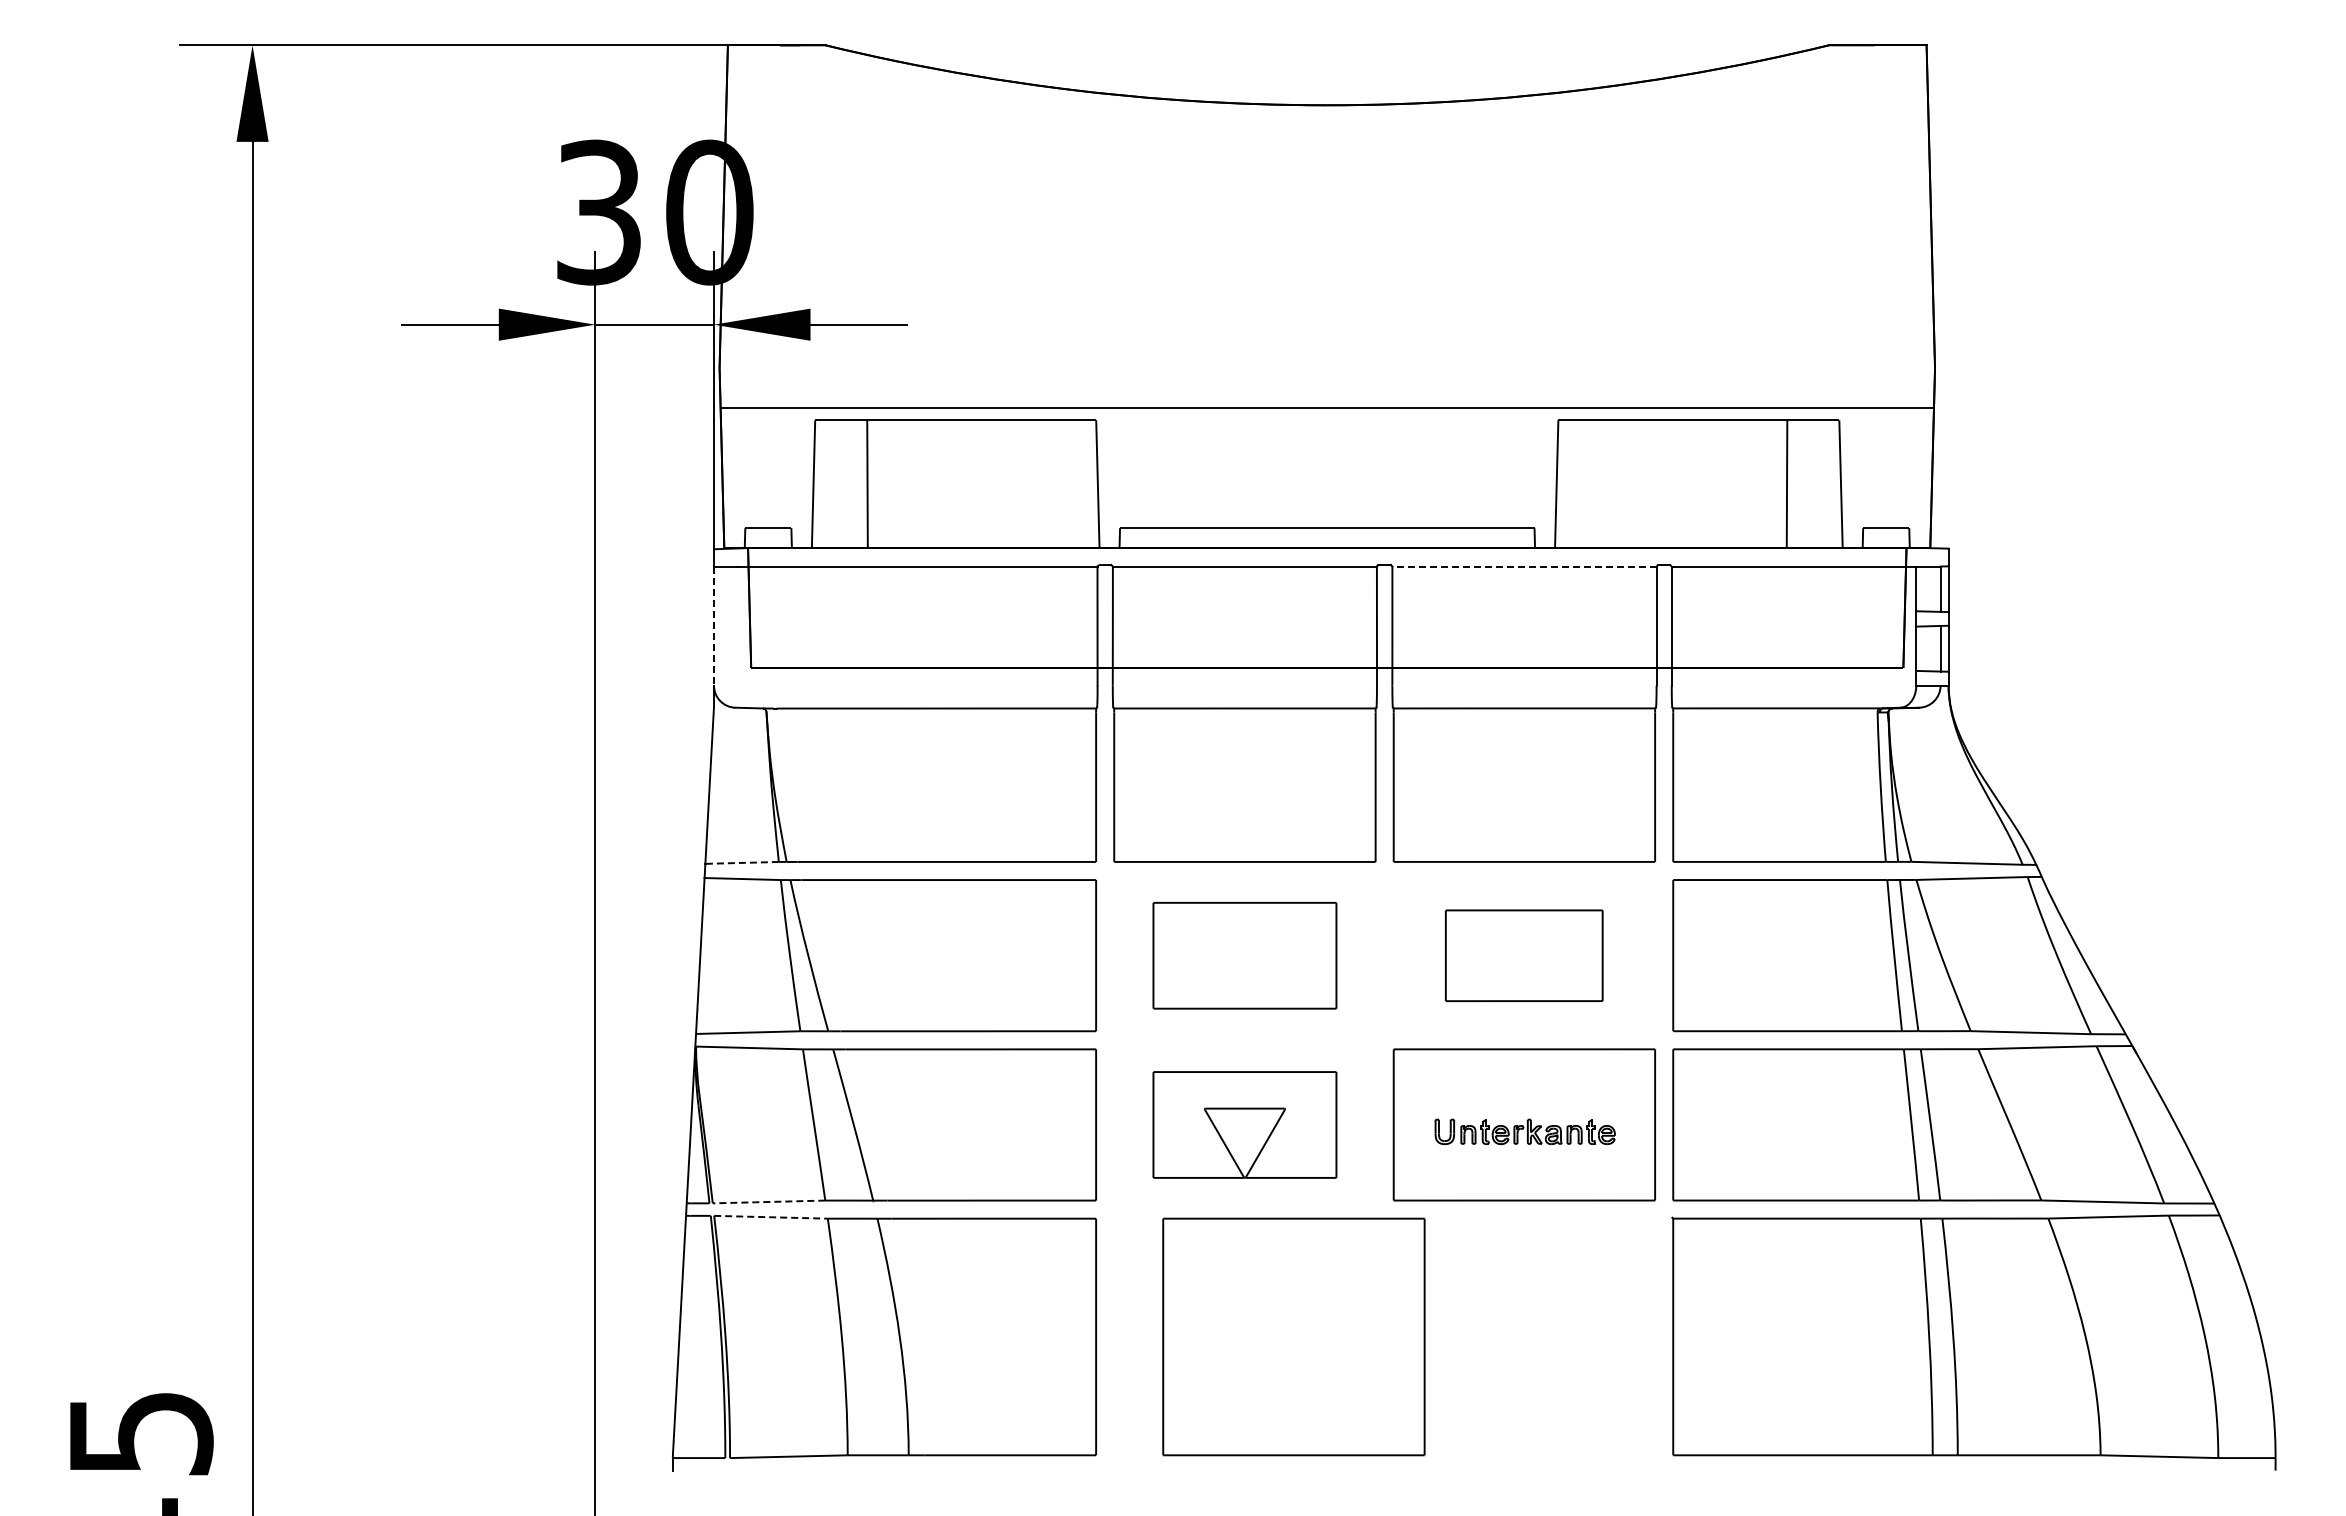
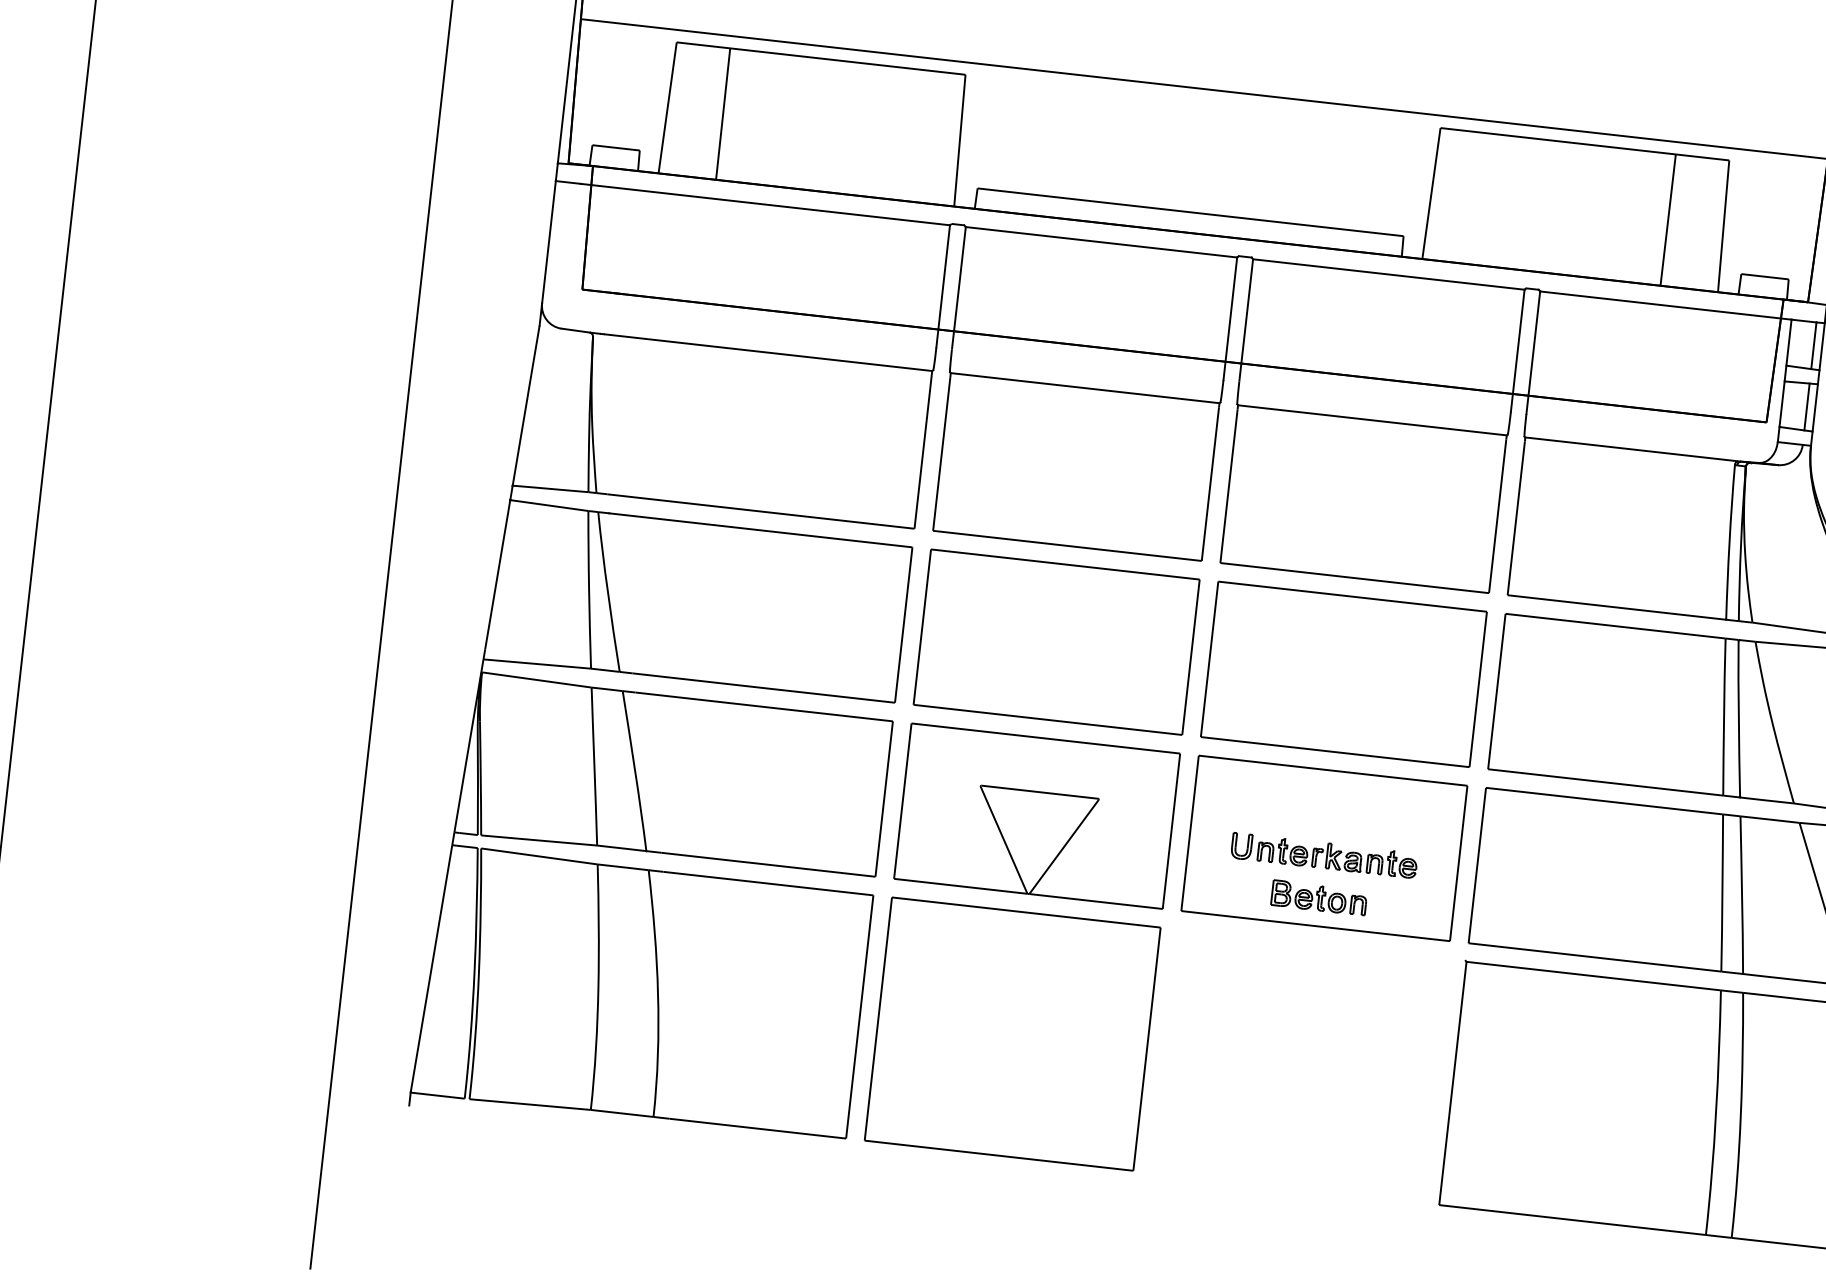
line: (1523, 566) -> (1387, 274), dashed -> solid
line: (713, 626) -> (548, 242), dashed -> solid
line: (742, 862) -> (551, 488), dashed -> solid
part: (1244, 955) -> (1056, 641), size x1.43
part: (1523, 955) -> (1342, 674), size x1.67
part: (1244, 1124) -> (1036, 815), size x1.43
part: (1524, 1173) -> (1318, 898), added
line: (768, 1201) -> (538, 839), dashed -> solid
line: (770, 1217) -> (538, 856), dashed -> solid
part: (1293, 1336) -> (1012, 1033), moved

